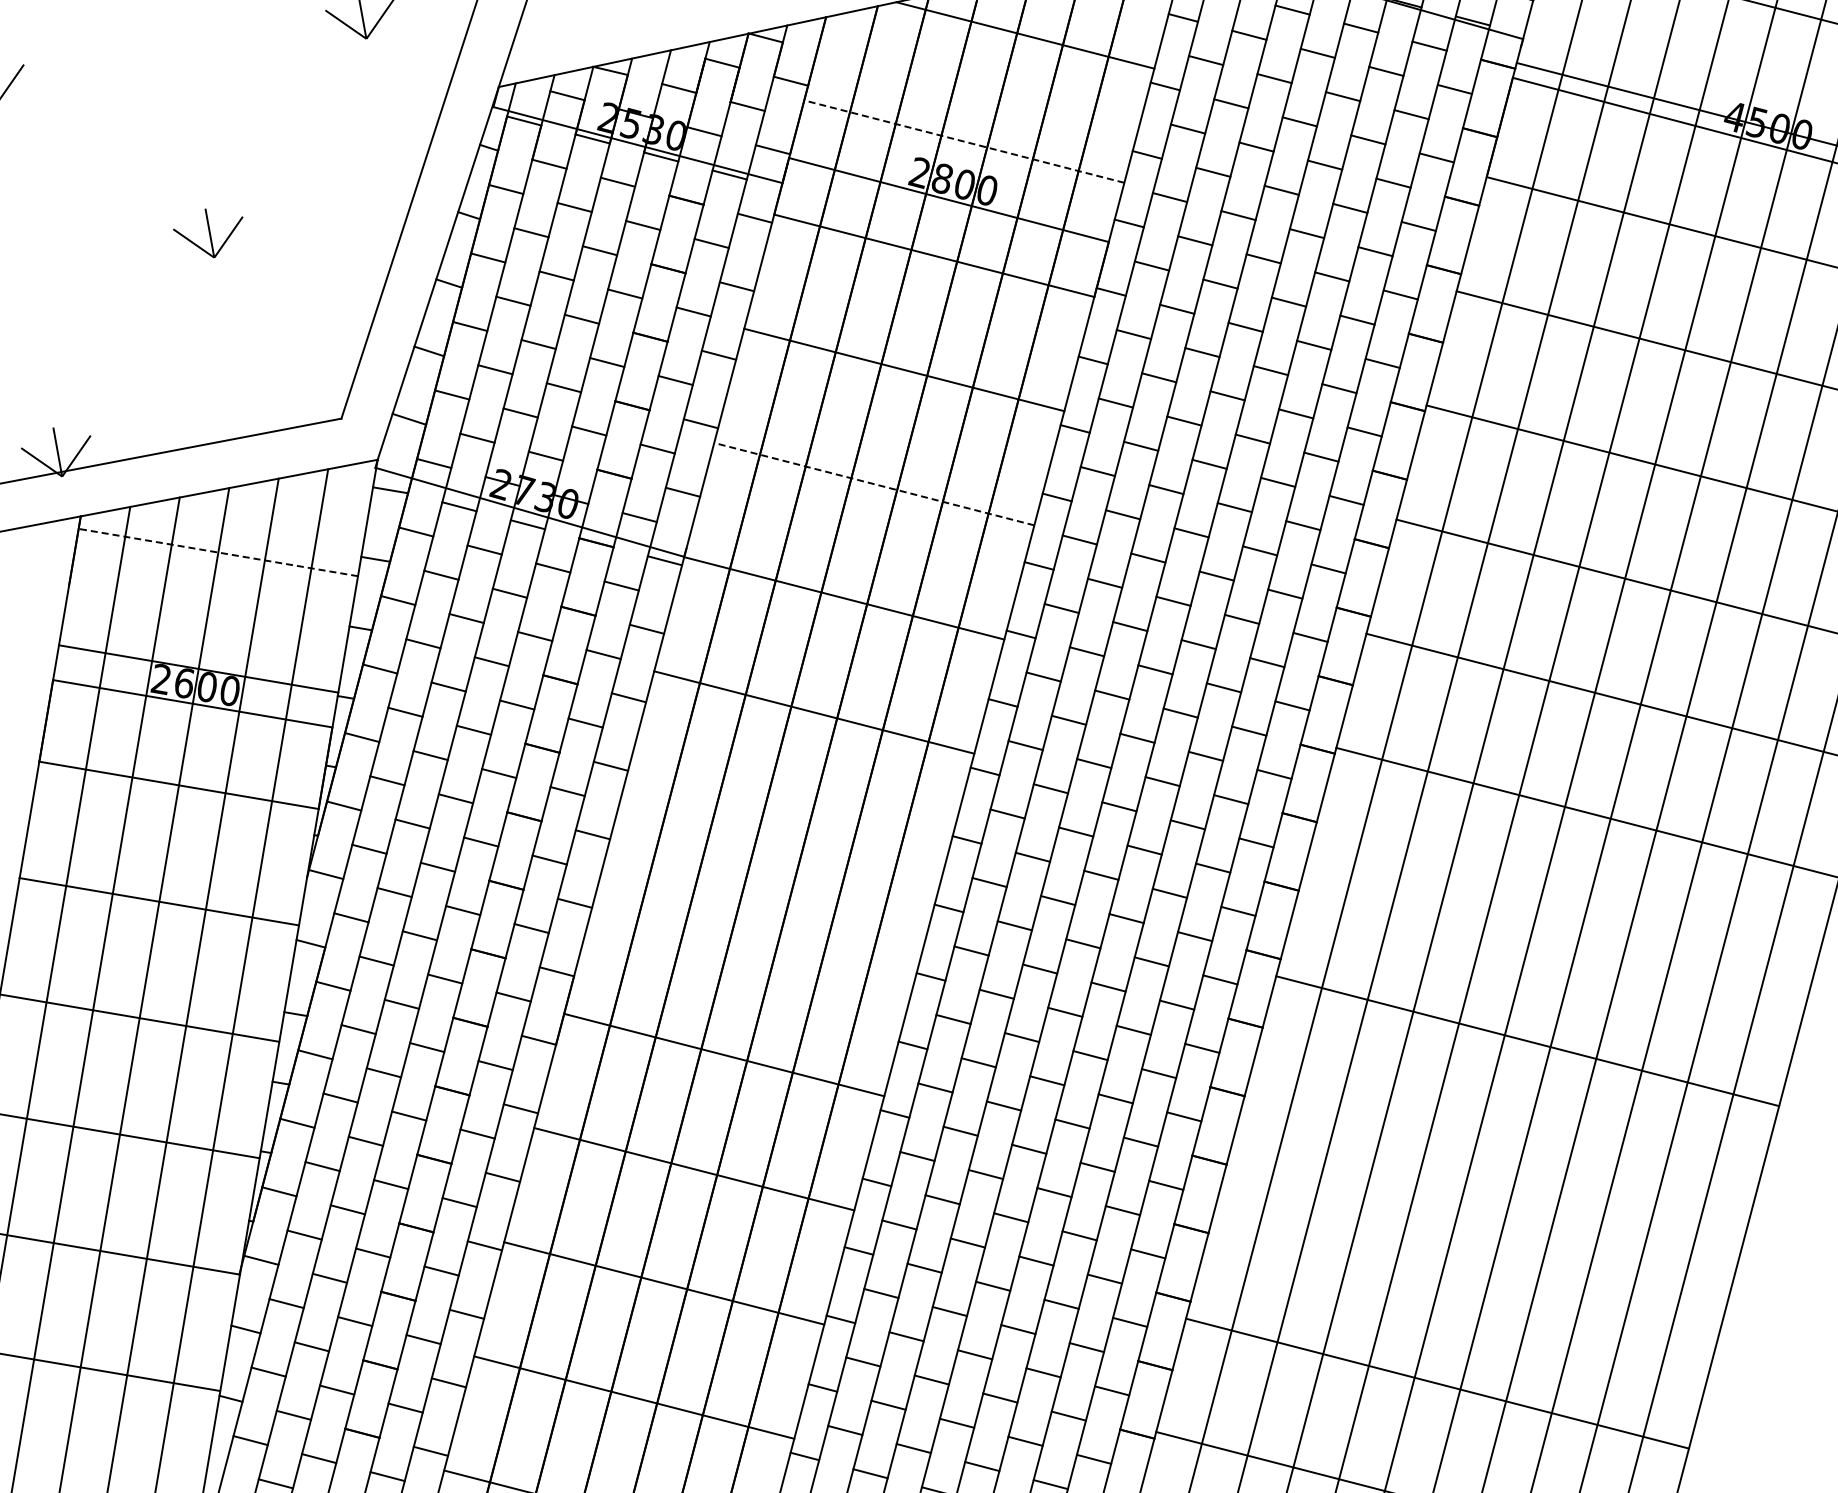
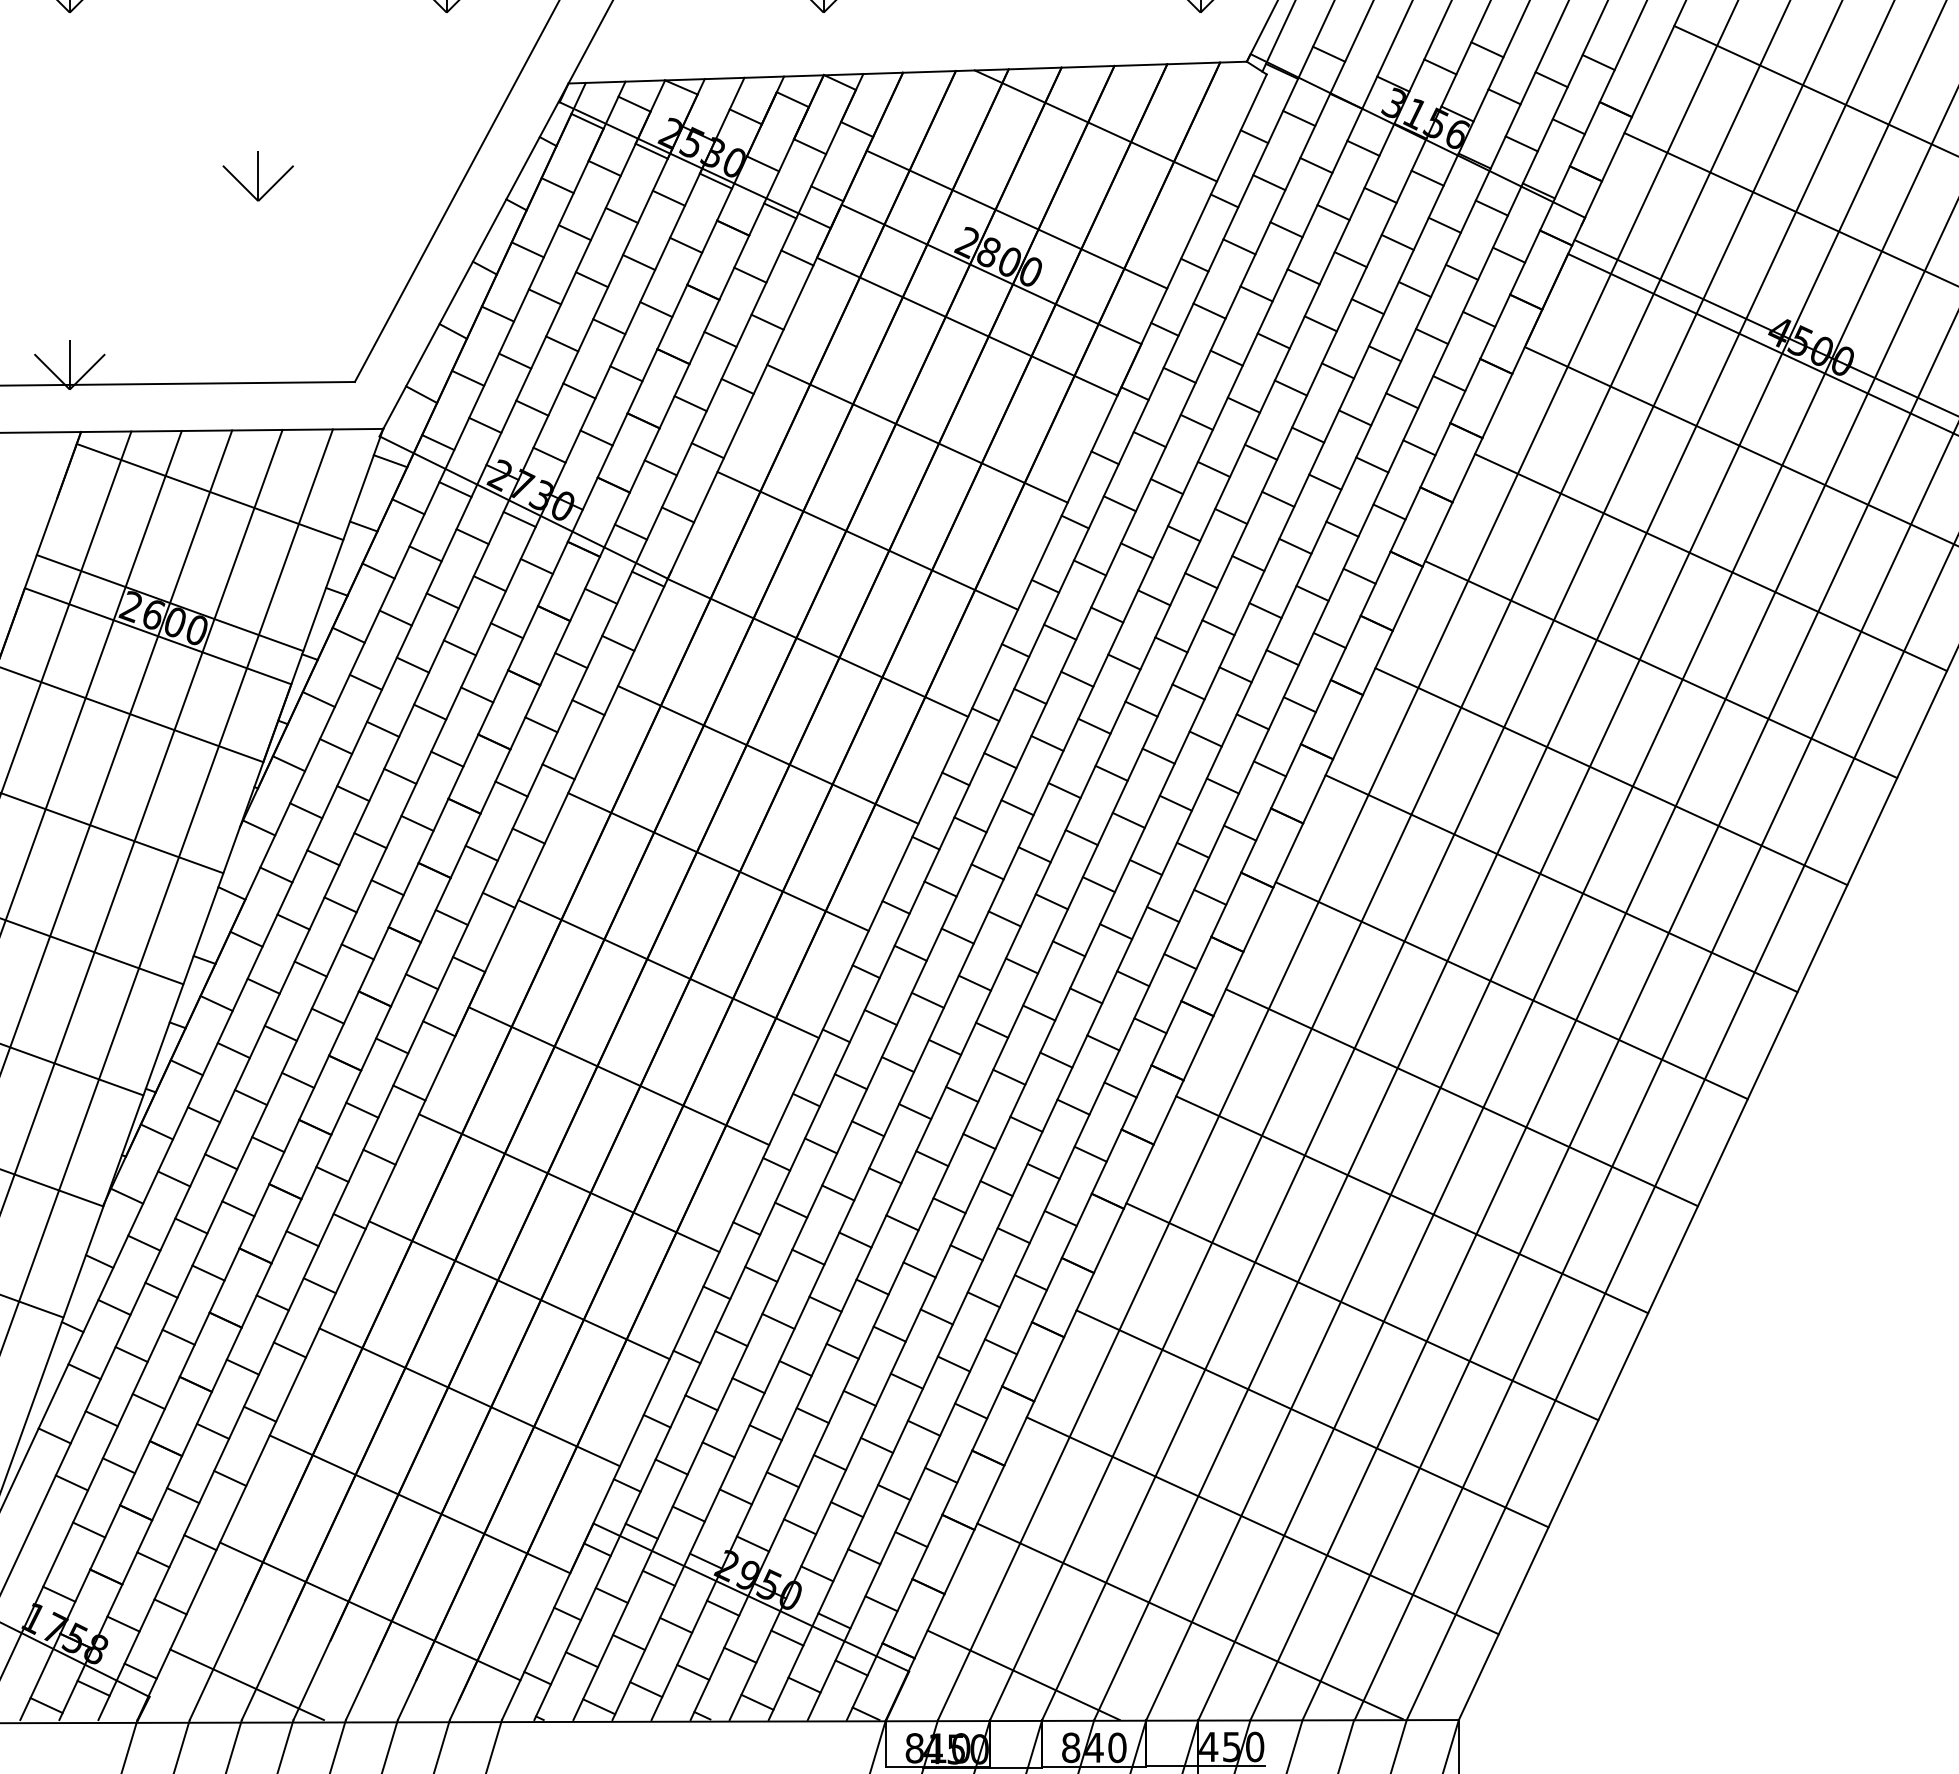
line: (963, 141) -> (1016, 219), dashed -> solid
line: (874, 483) -> (867, 540), dashed -> solid
line: (218, 551) -> (210, 491), dashed -> solid
line: (784, 826) -> (718, 861), added
line: (1557, 926) -> (1461, 1097), added
line: (753, 940) -> (668, 968), added
line: (1497, 1155) -> (1362, 1311), added
line: (1467, 1269) -> (1312, 1418), added

